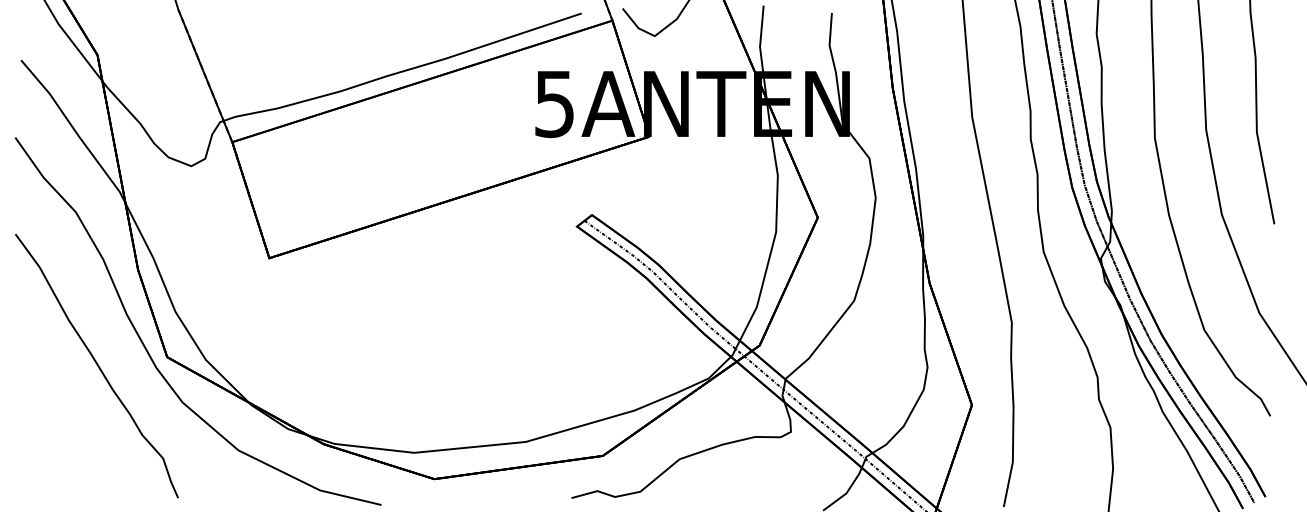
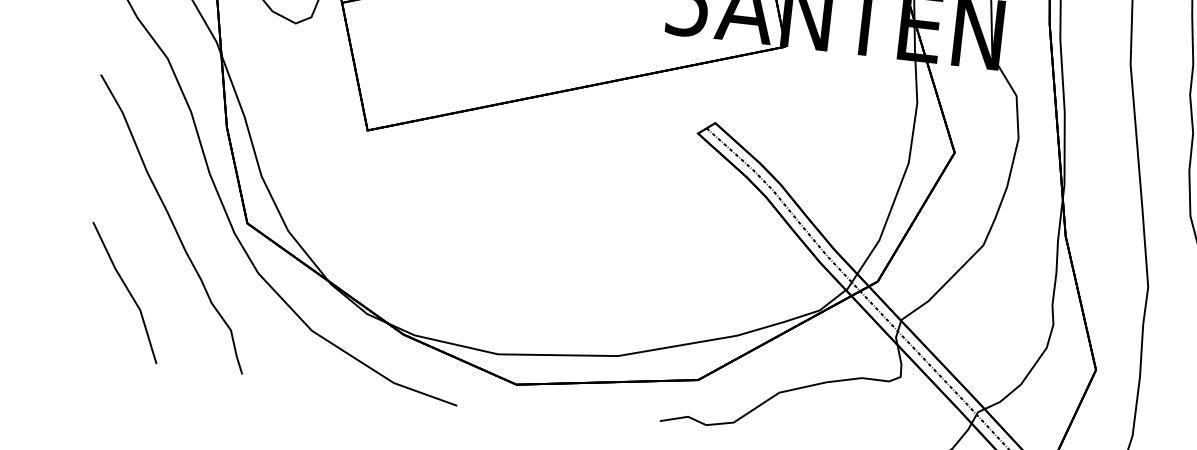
line: (62, 432) -> (127, 290), added

